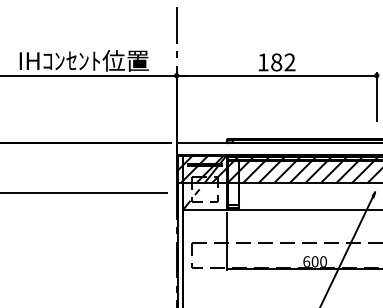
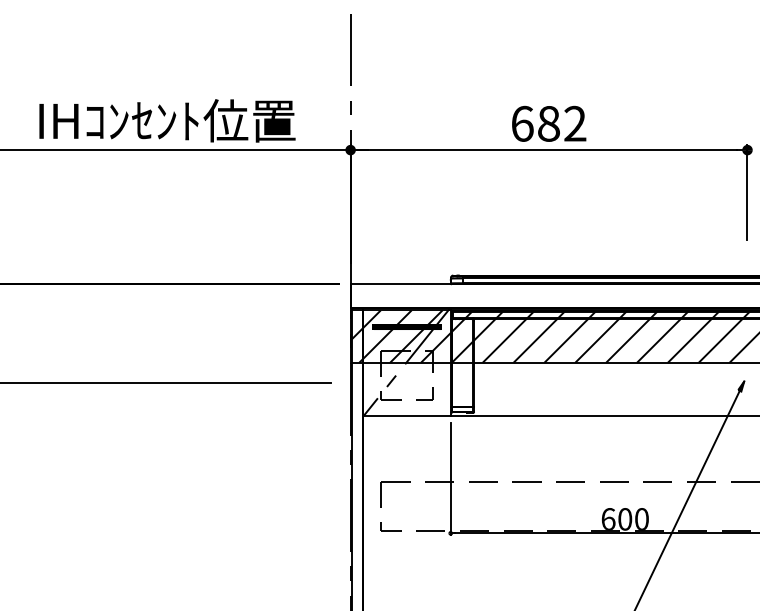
text: (263, 62) -> (522, 124), 182 -> 682

